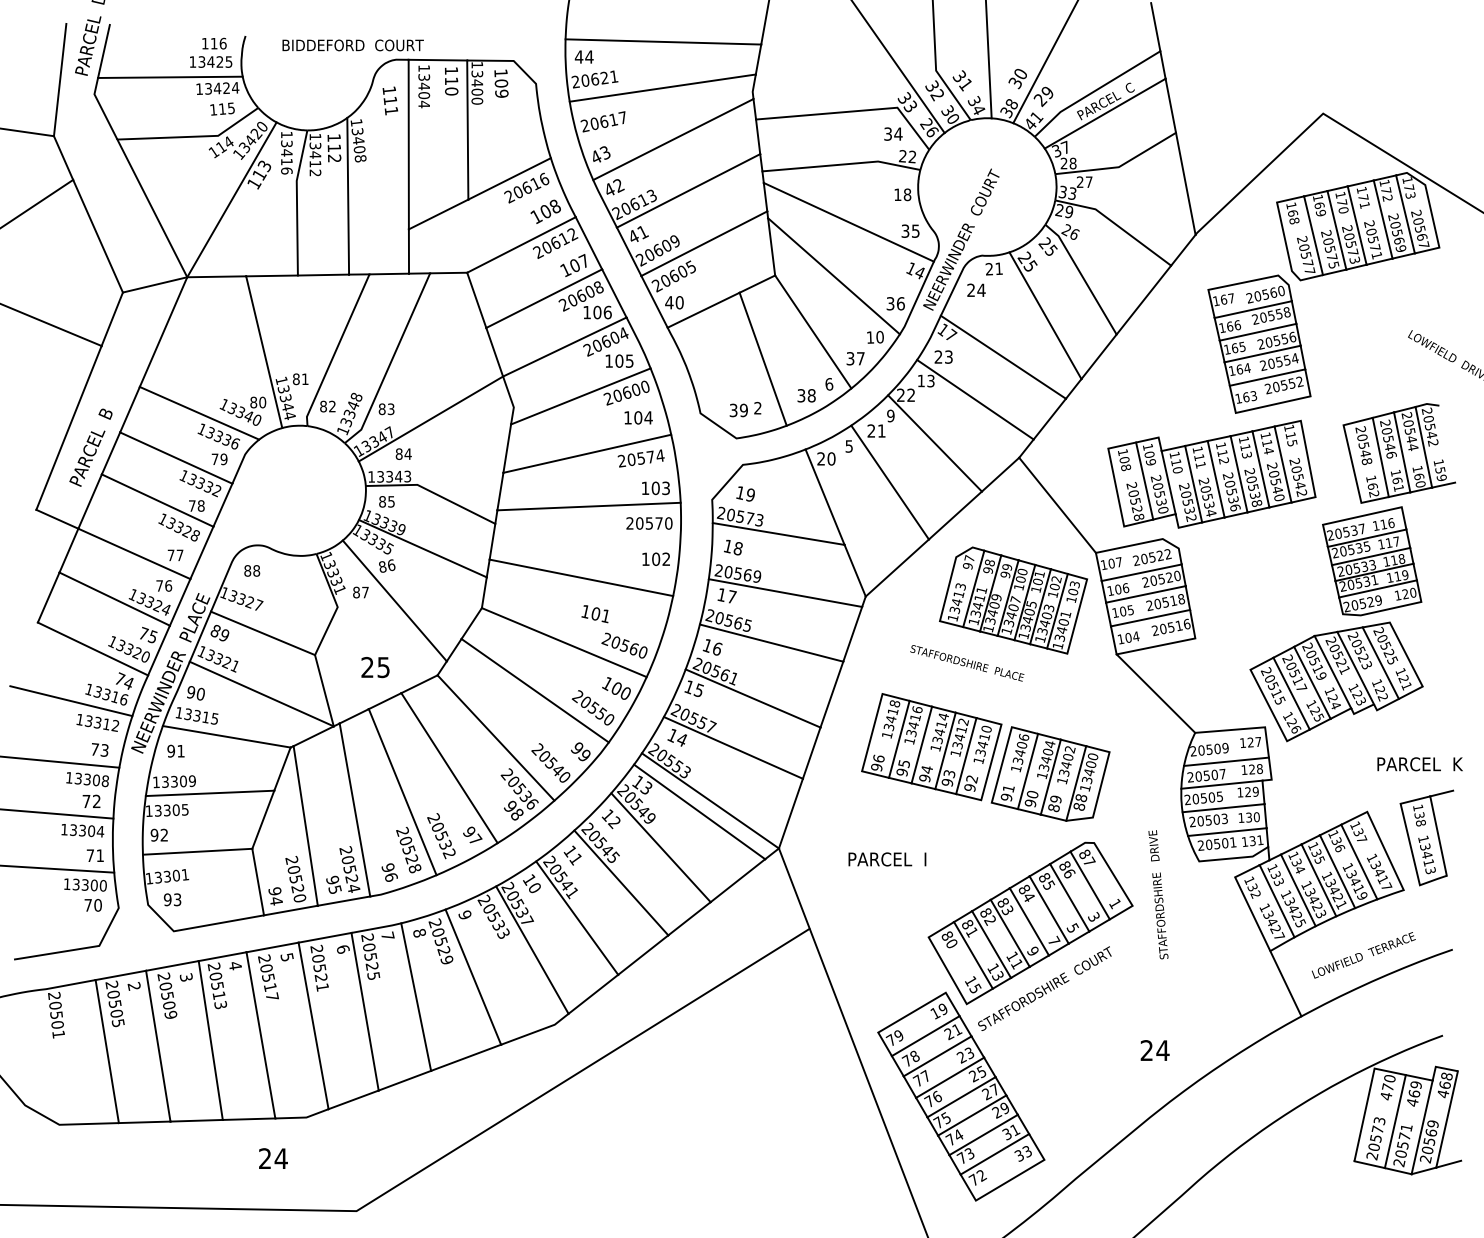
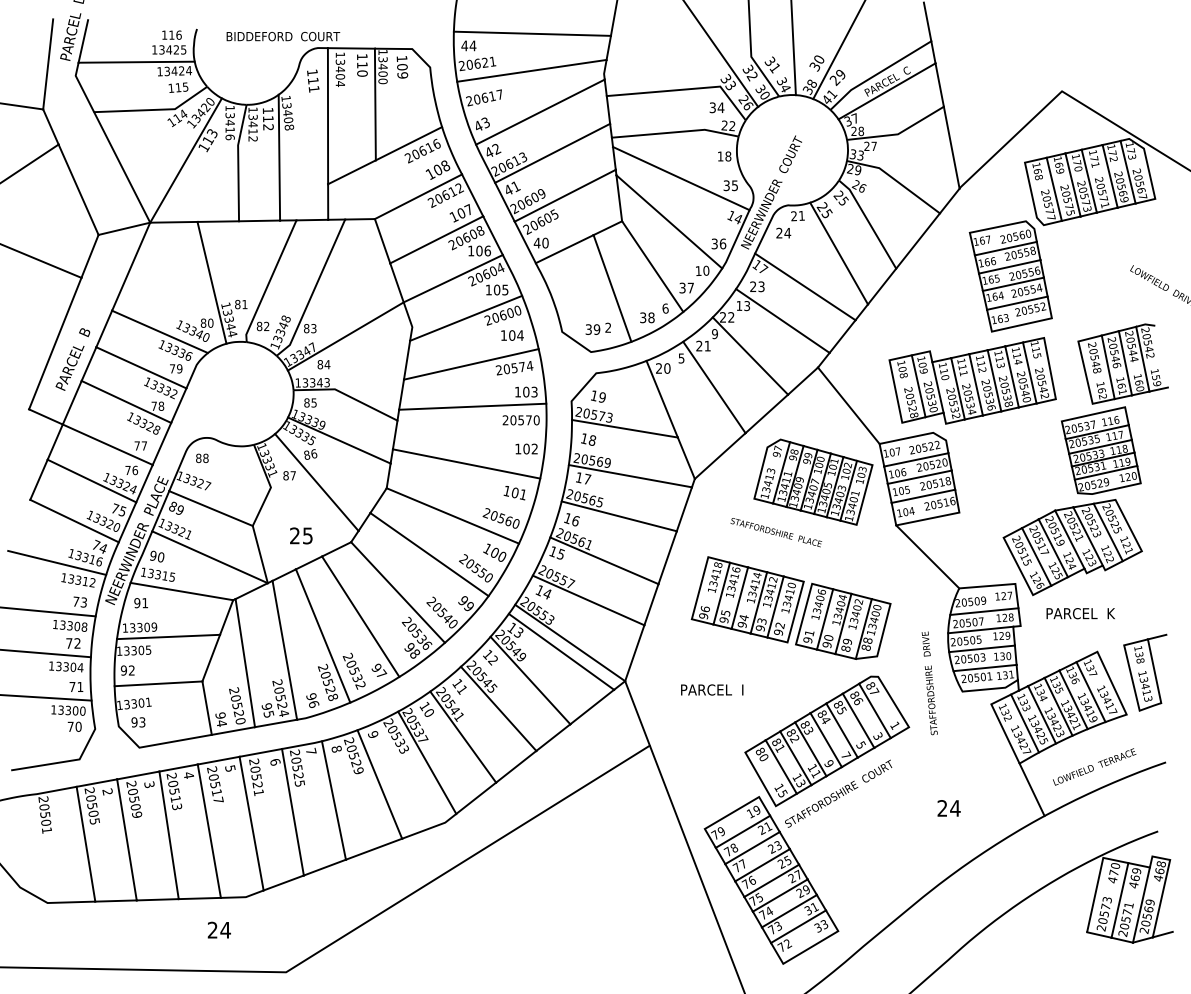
text: (594, 614) -> (514, 493), moved
text: (1419, 764) -> (1080, 613), moved
text: (1158, 894) -> (929, 683), moved
text: (1154, 1050) -> (948, 808), moved

